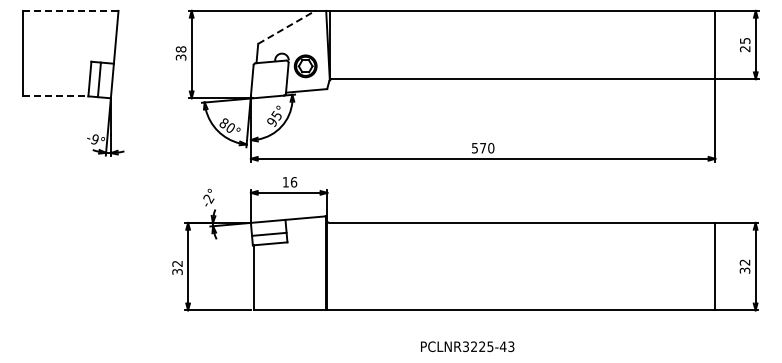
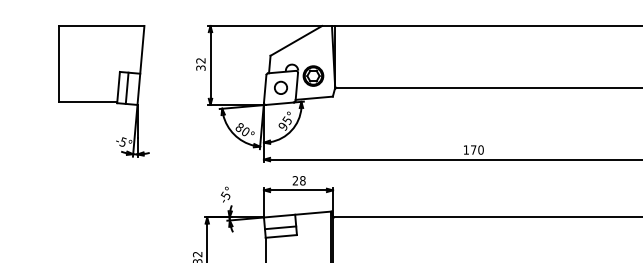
line: (70, 10) -> (101, 25), dashed -> solid
line: (287, 27) -> (297, 41), dashed -> solid
text: (180, 49) -> (200, 60), 38 -> 32
circle: (269, 79) -> (280, 87), added
line: (55, 95) -> (87, 102), dashed -> solid
text: (94, 139) -> (122, 142), -9° -> -5°
text: (474, 148) -> (465, 150), 570 -> 170
text: (289, 182) -> (298, 180), 16 -> 28
text: (208, 198) -> (225, 195), -2° -> -5°

